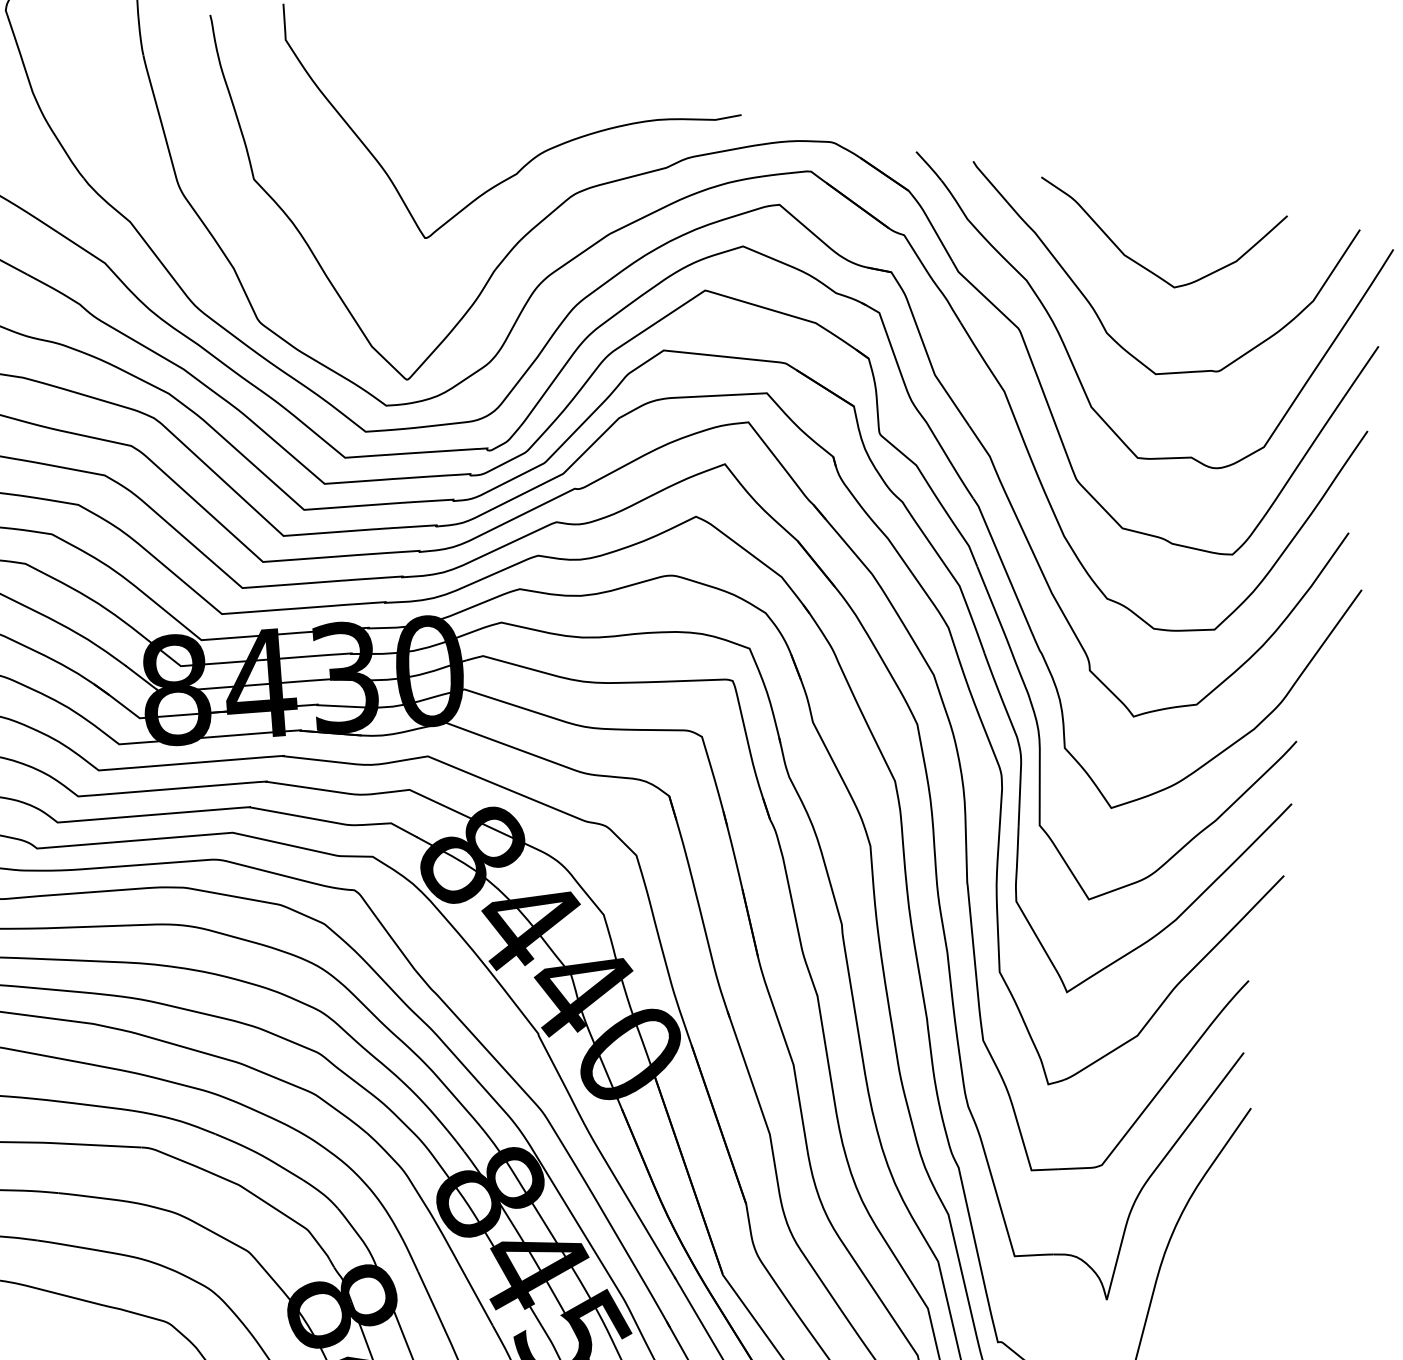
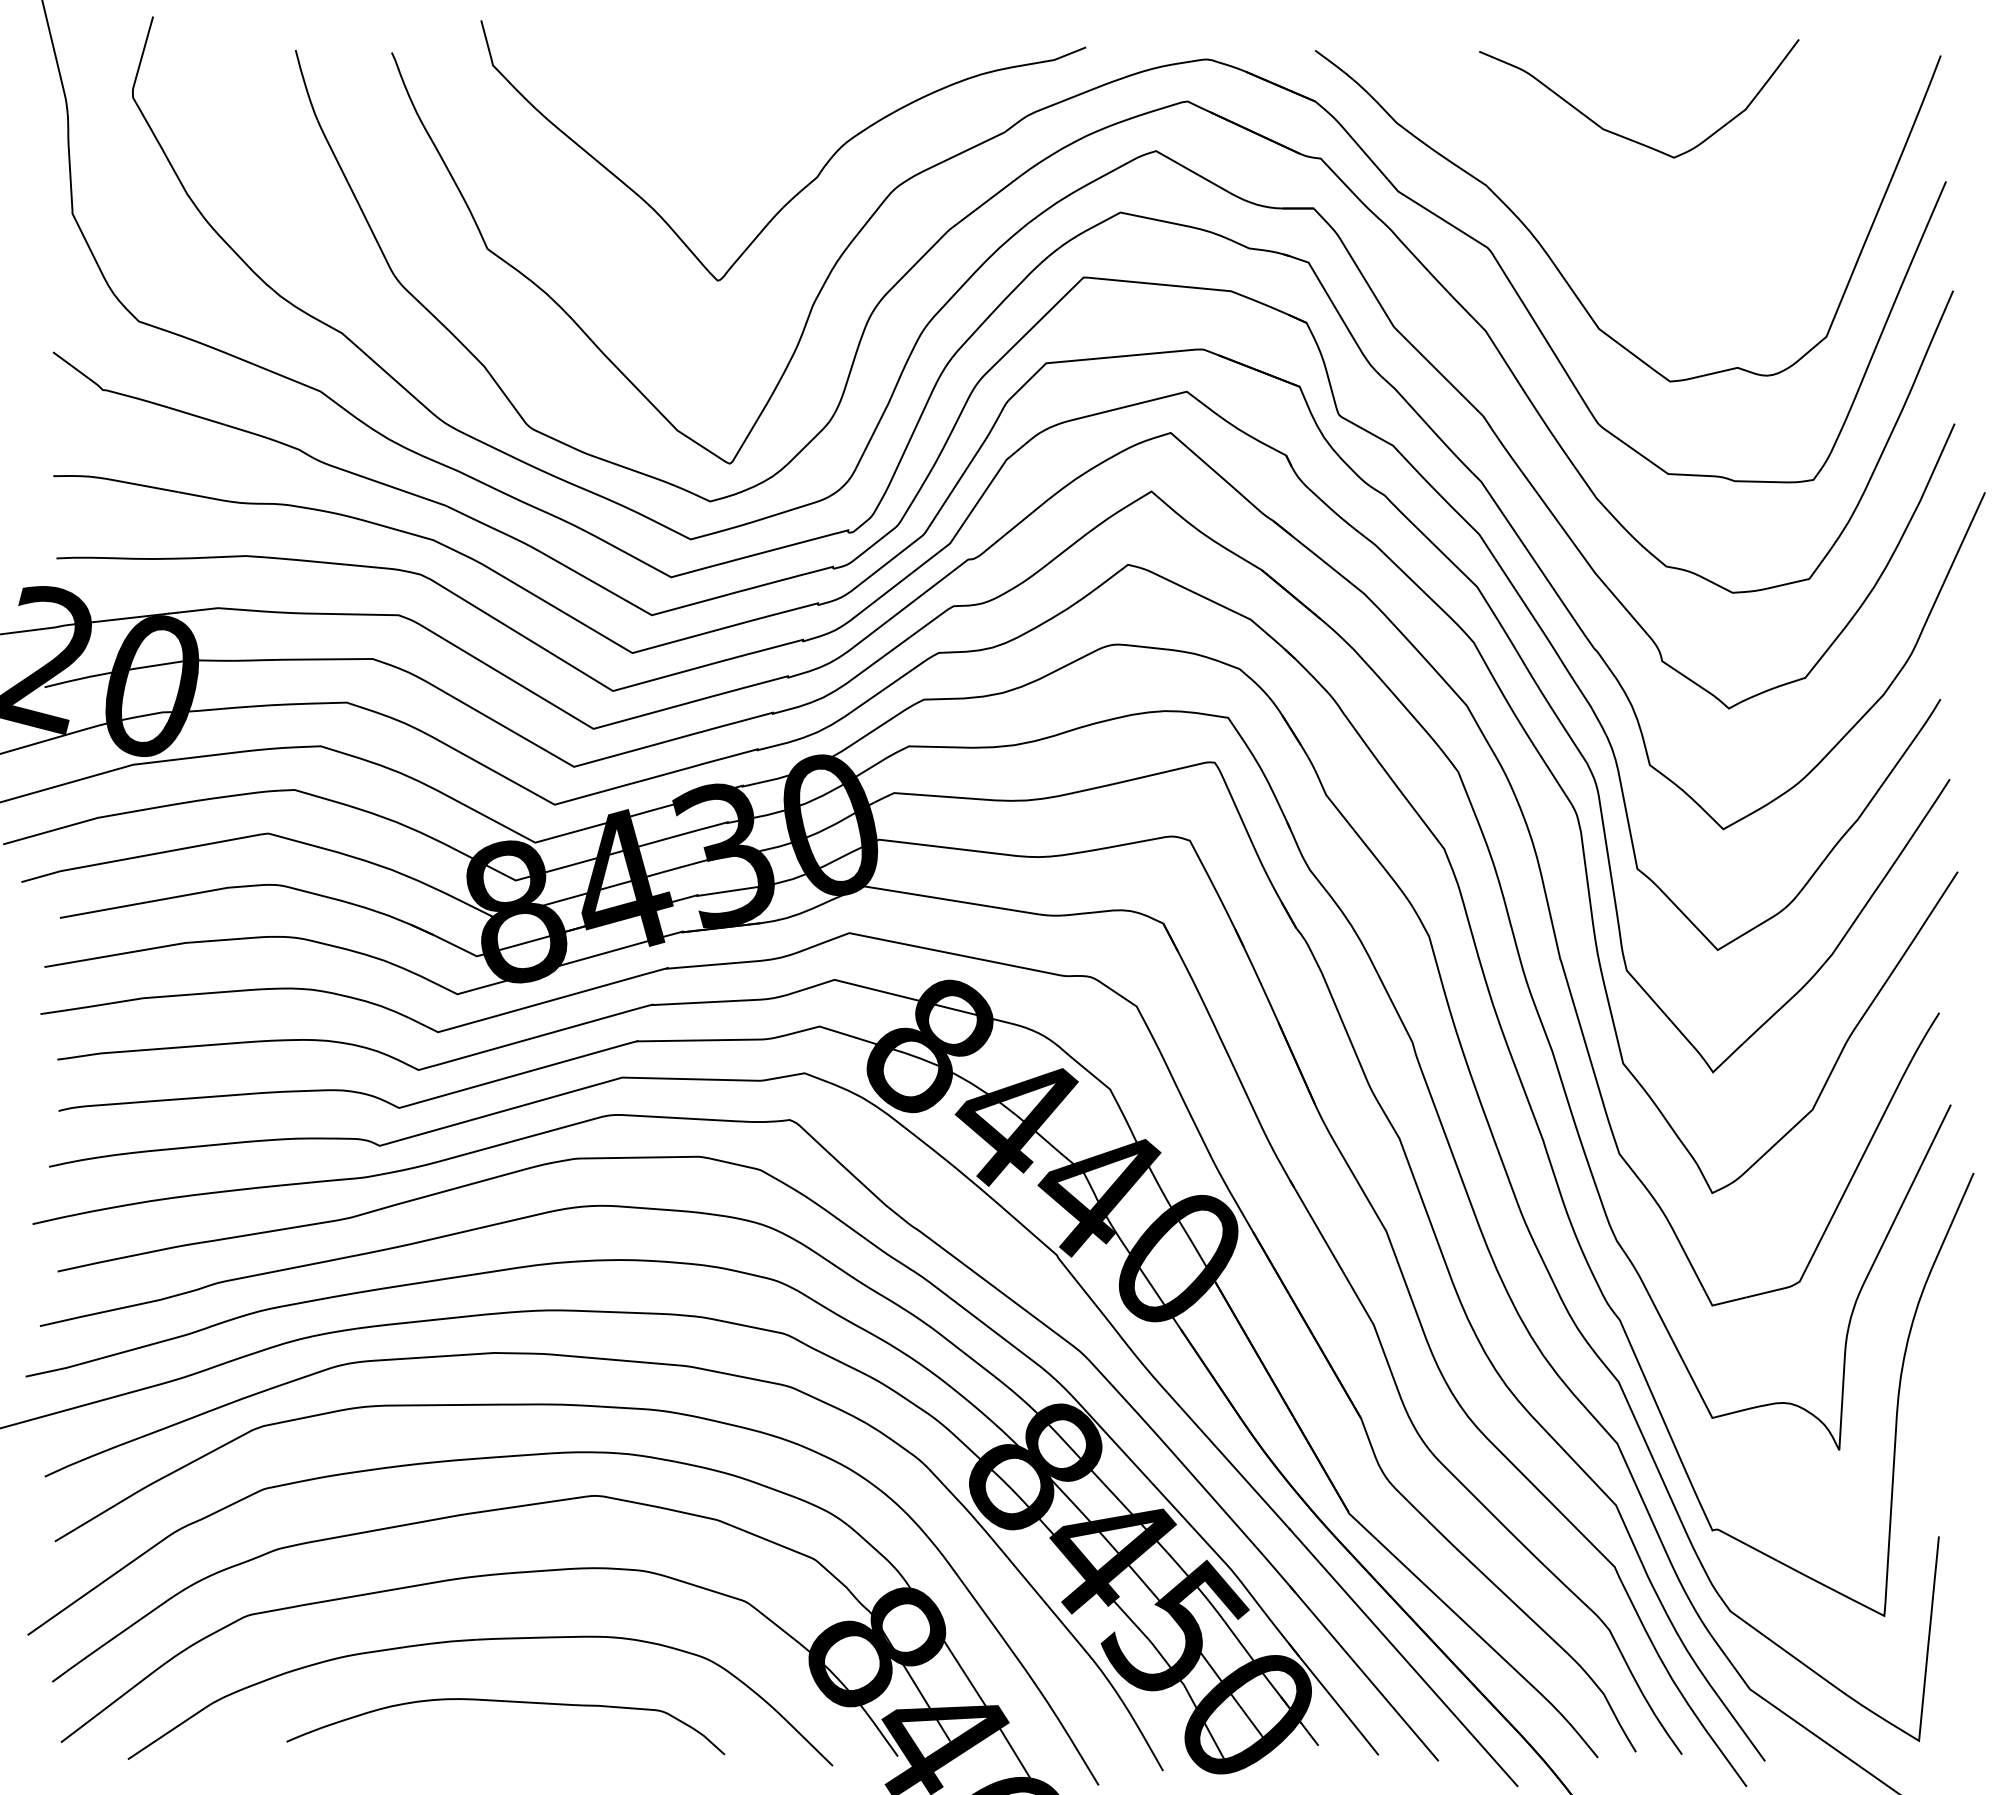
curve: (1096, 311) -> (1581, 207), removed

